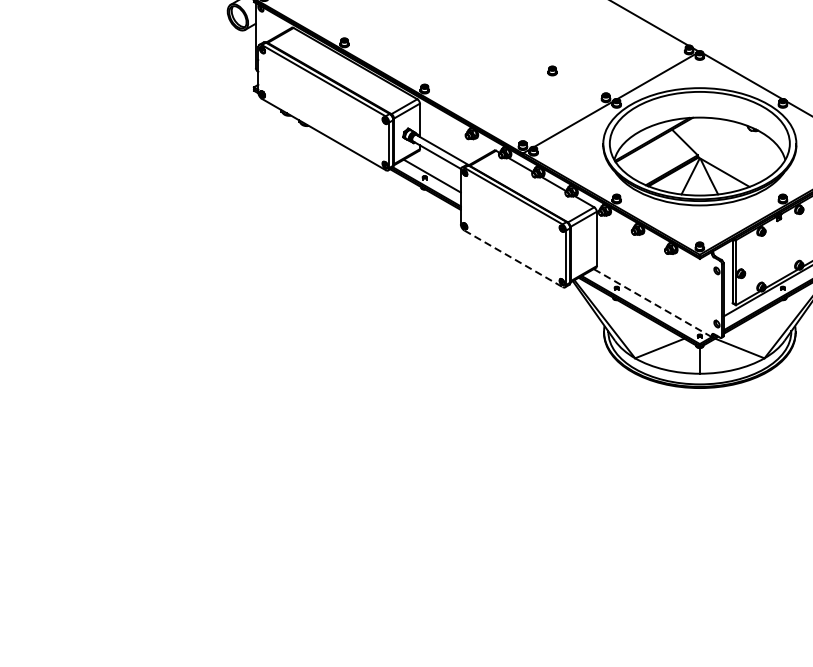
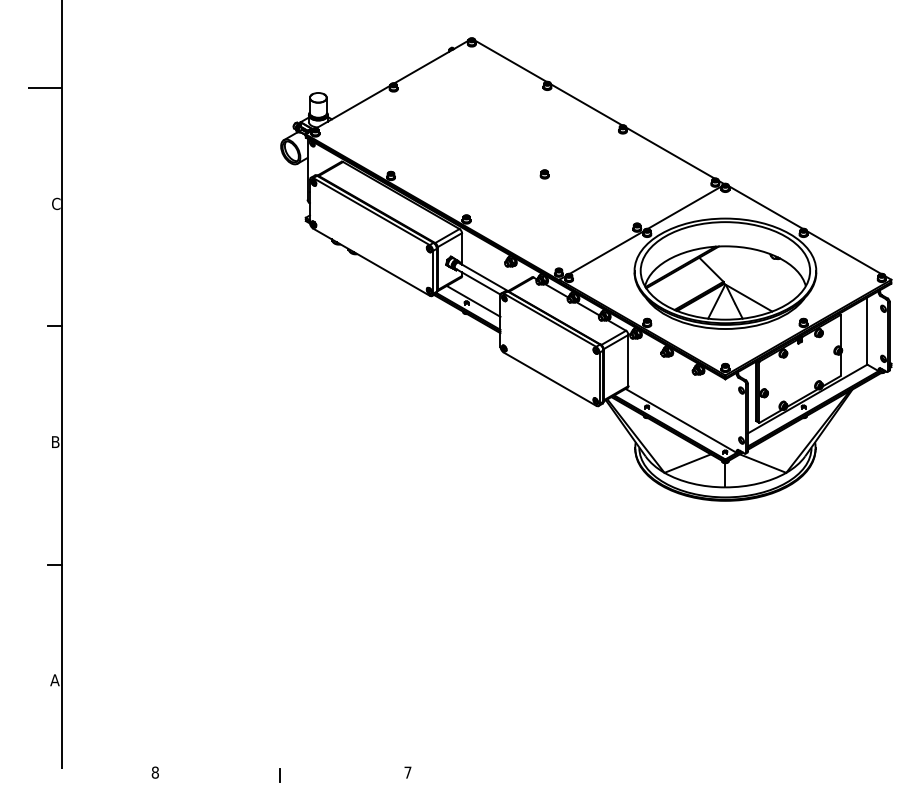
part: (552, 71) -> (544, 174), moved
line: (513, 259) -> (550, 379), dashed -> solid
line: (652, 302) -> (680, 420), dashed -> solid

